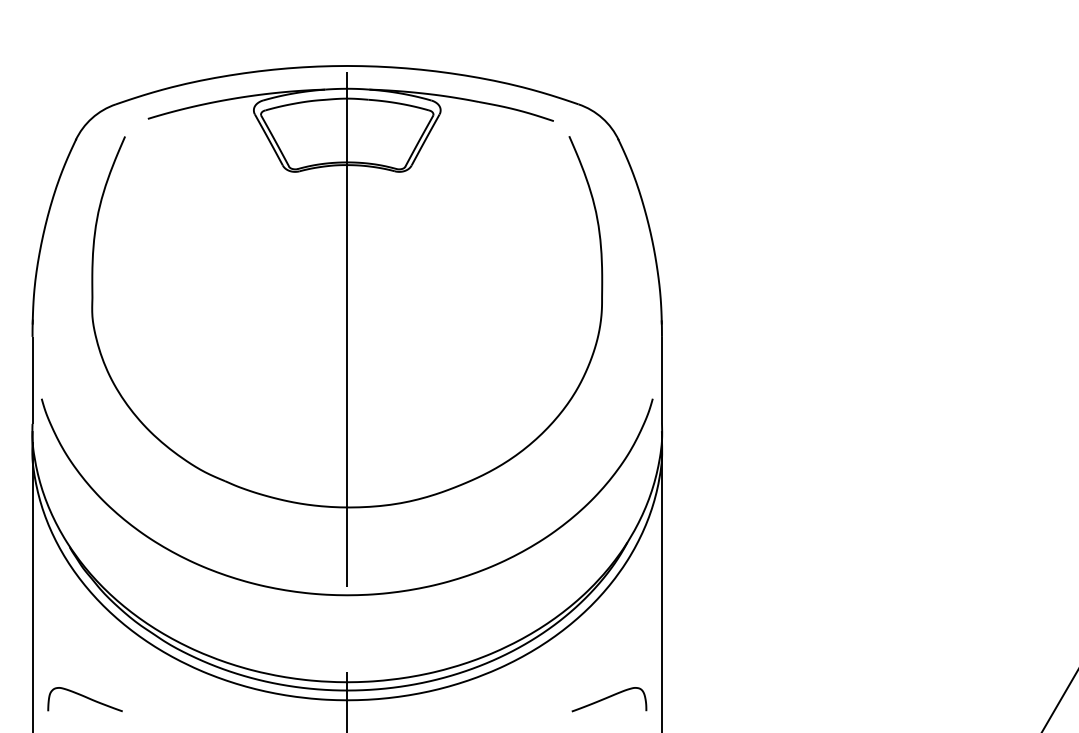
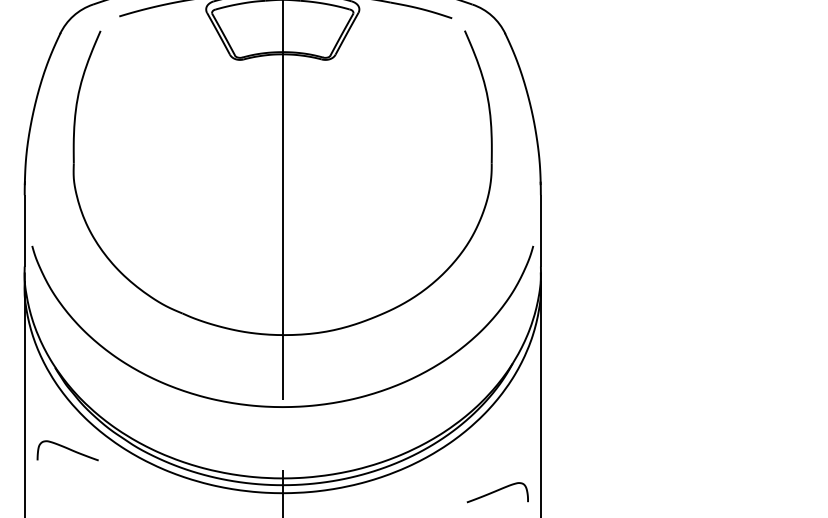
curve: (84, 697) -> (67, 449), moved

